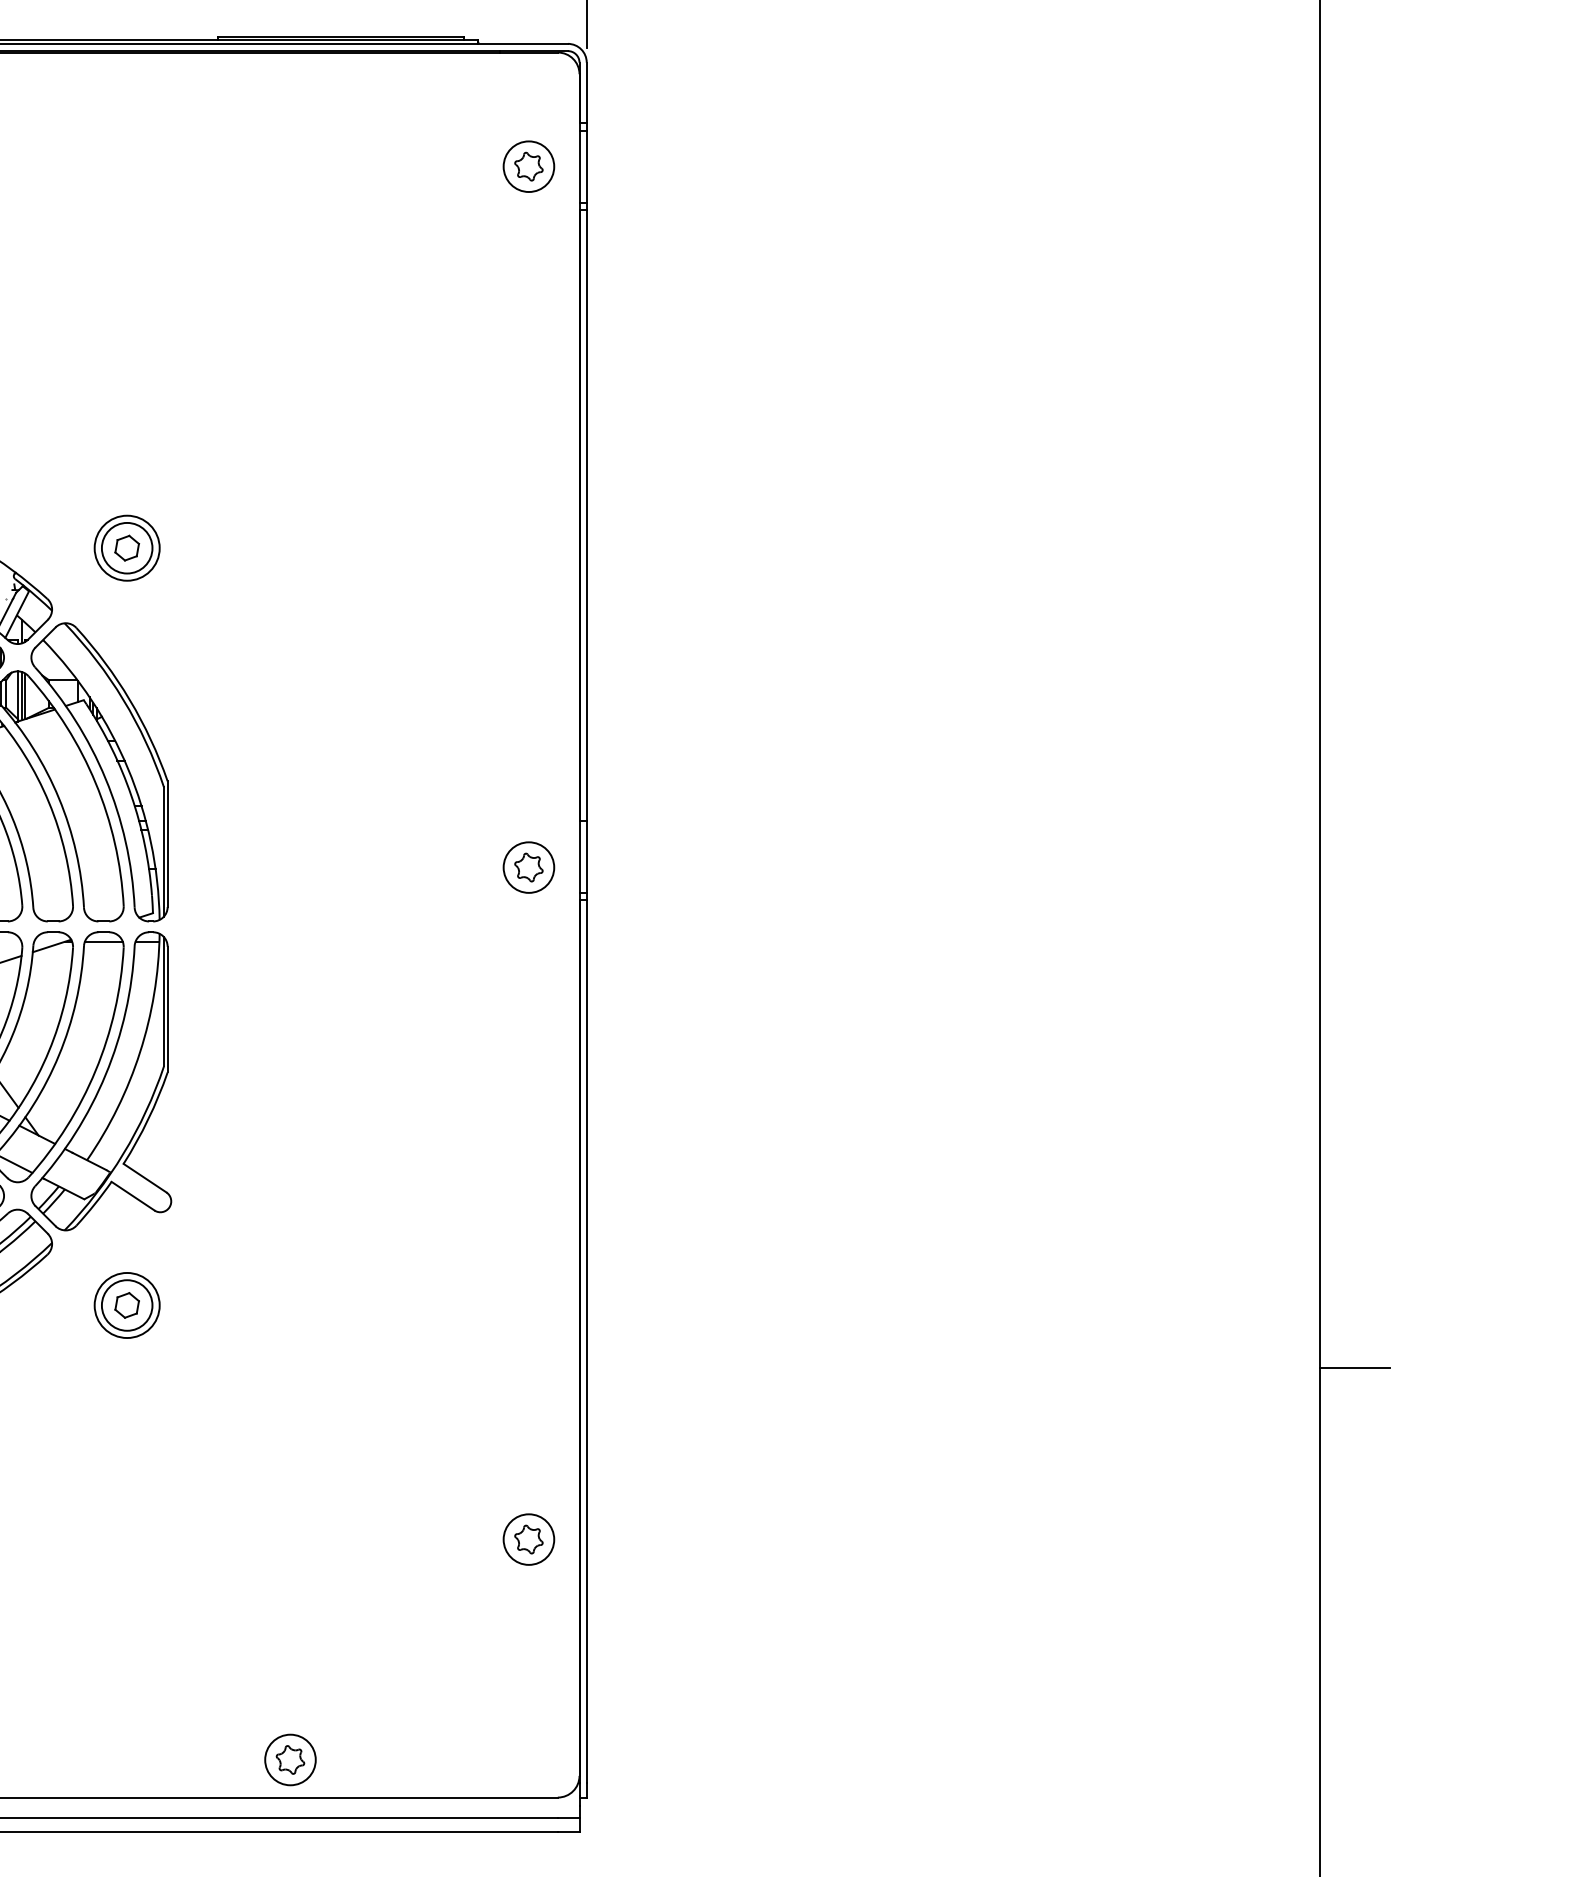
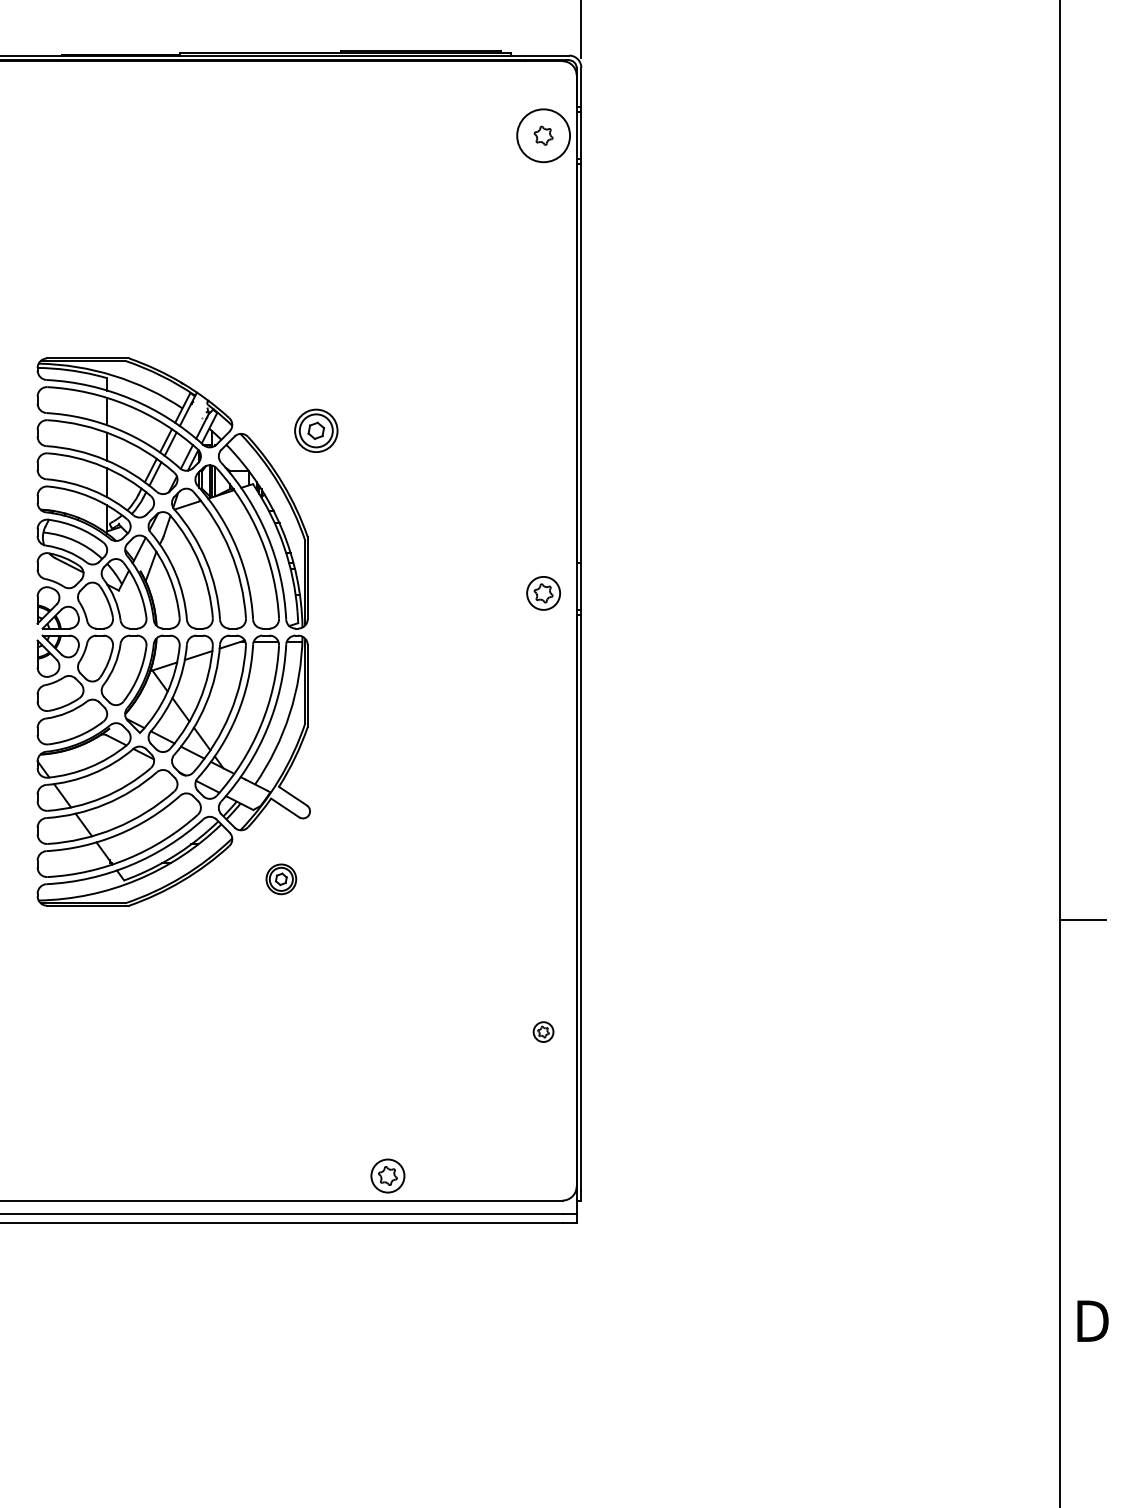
circle: (528, 166) -> (543, 135), size x1.6
part: (127, 547) -> (316, 430), moved
part: (127, 1305) -> (281, 879), size x0.7
part: (528, 1538) -> (543, 1031), size x0.6

